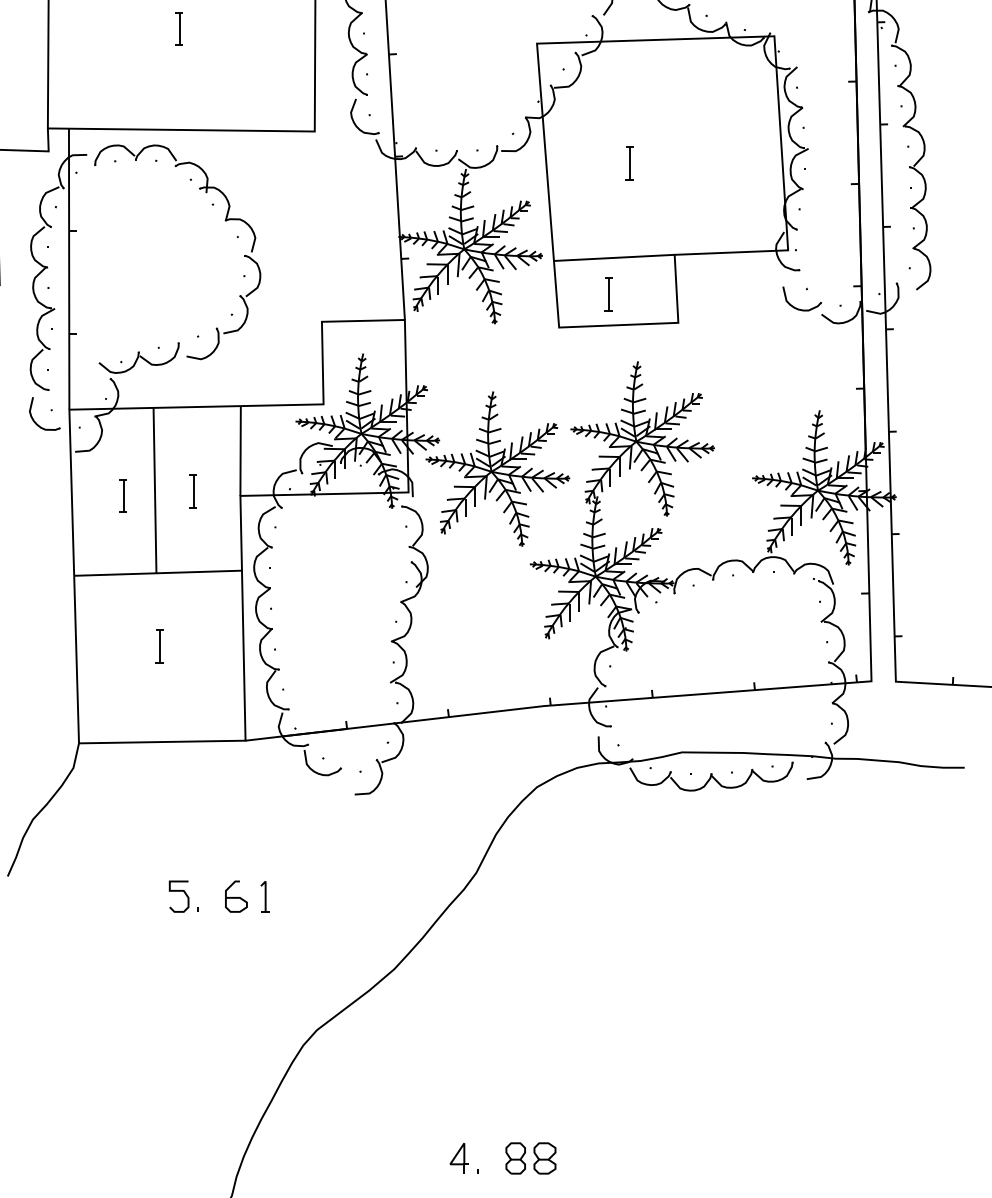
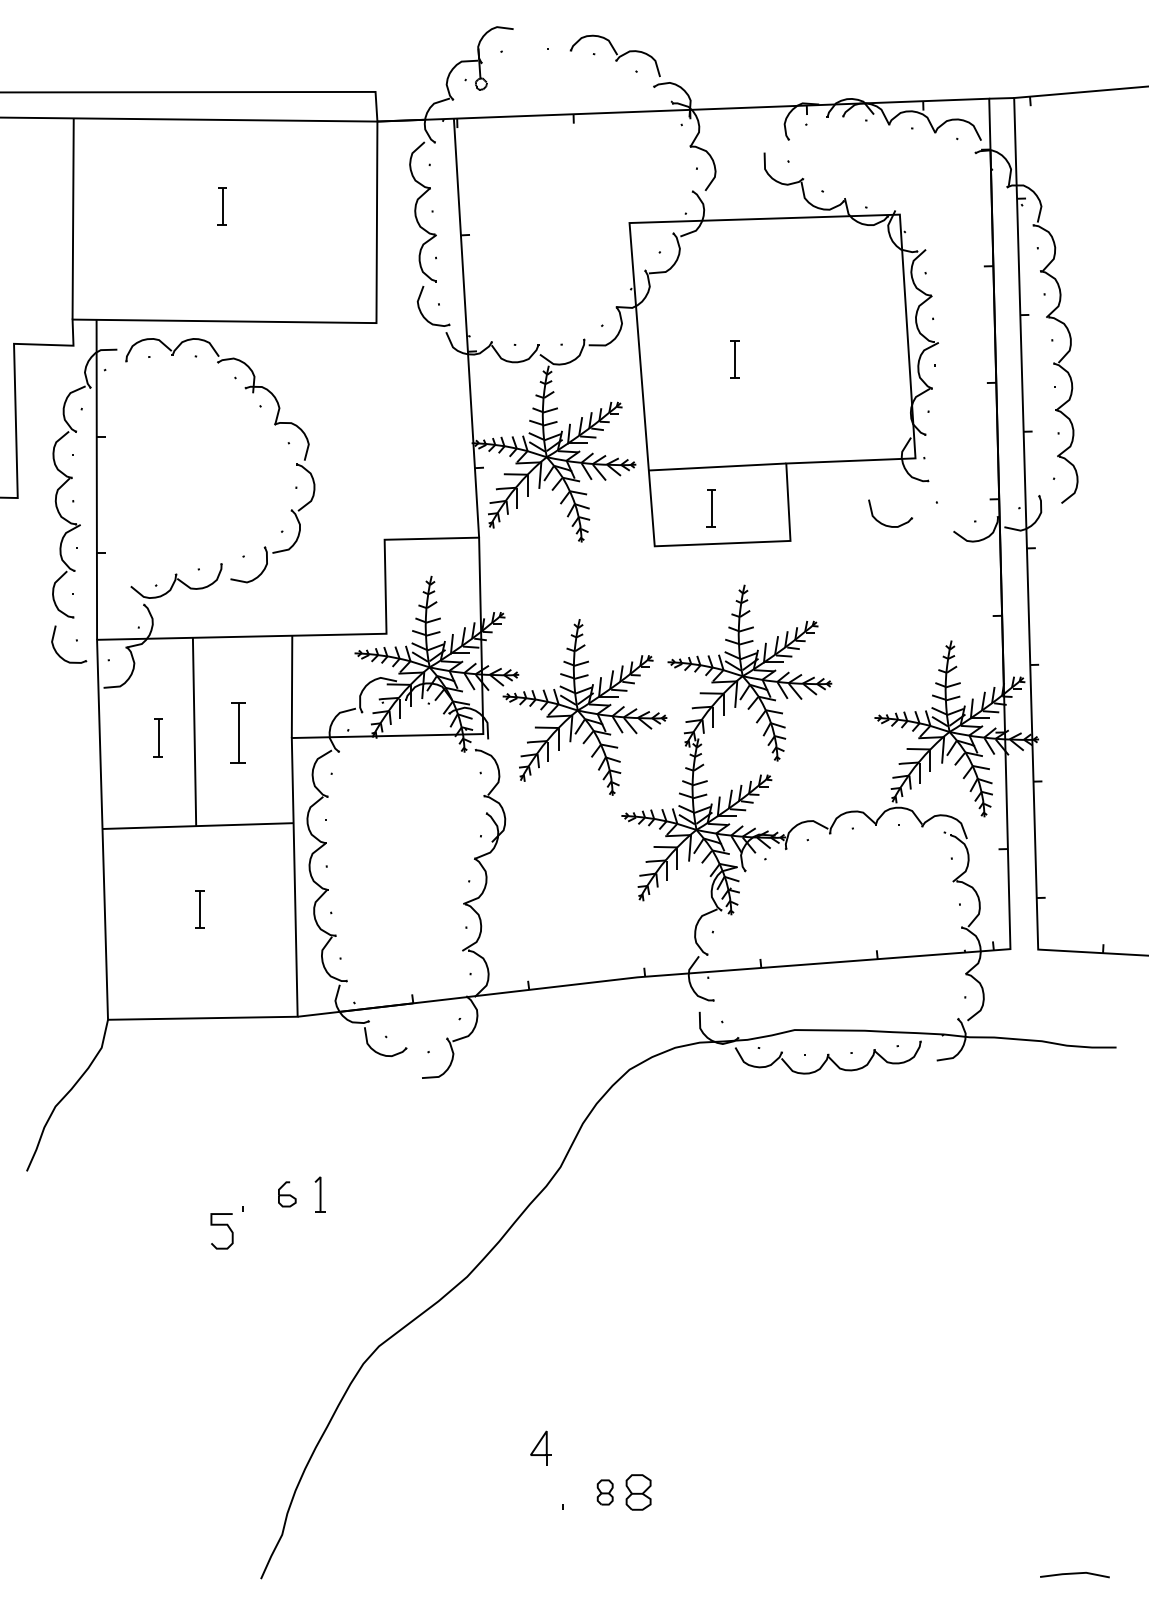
part: (798, 308) -> (886, 524), moved
part: (192, 491) -> (237, 732), size x1.6
curve: (178, 891) -> (221, 1225), moved
part: (236, 896) -> (287, 1194), size x0.7
part: (458, 1157) -> (540, 1447), moved
part: (515, 1158) -> (604, 1492), size x0.7

